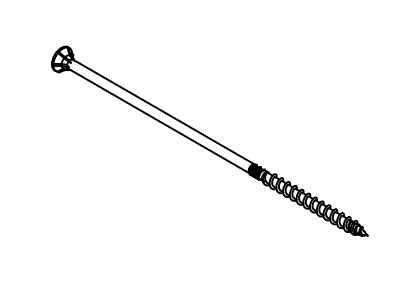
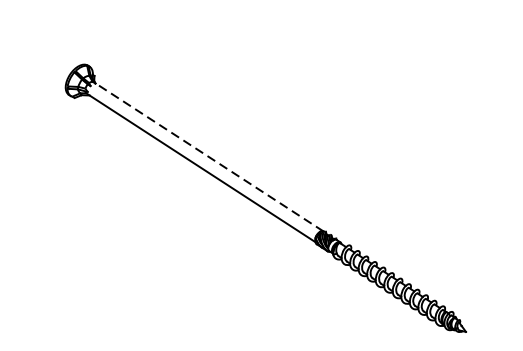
line: (164, 112) -> (209, 157), solid -> dashed

